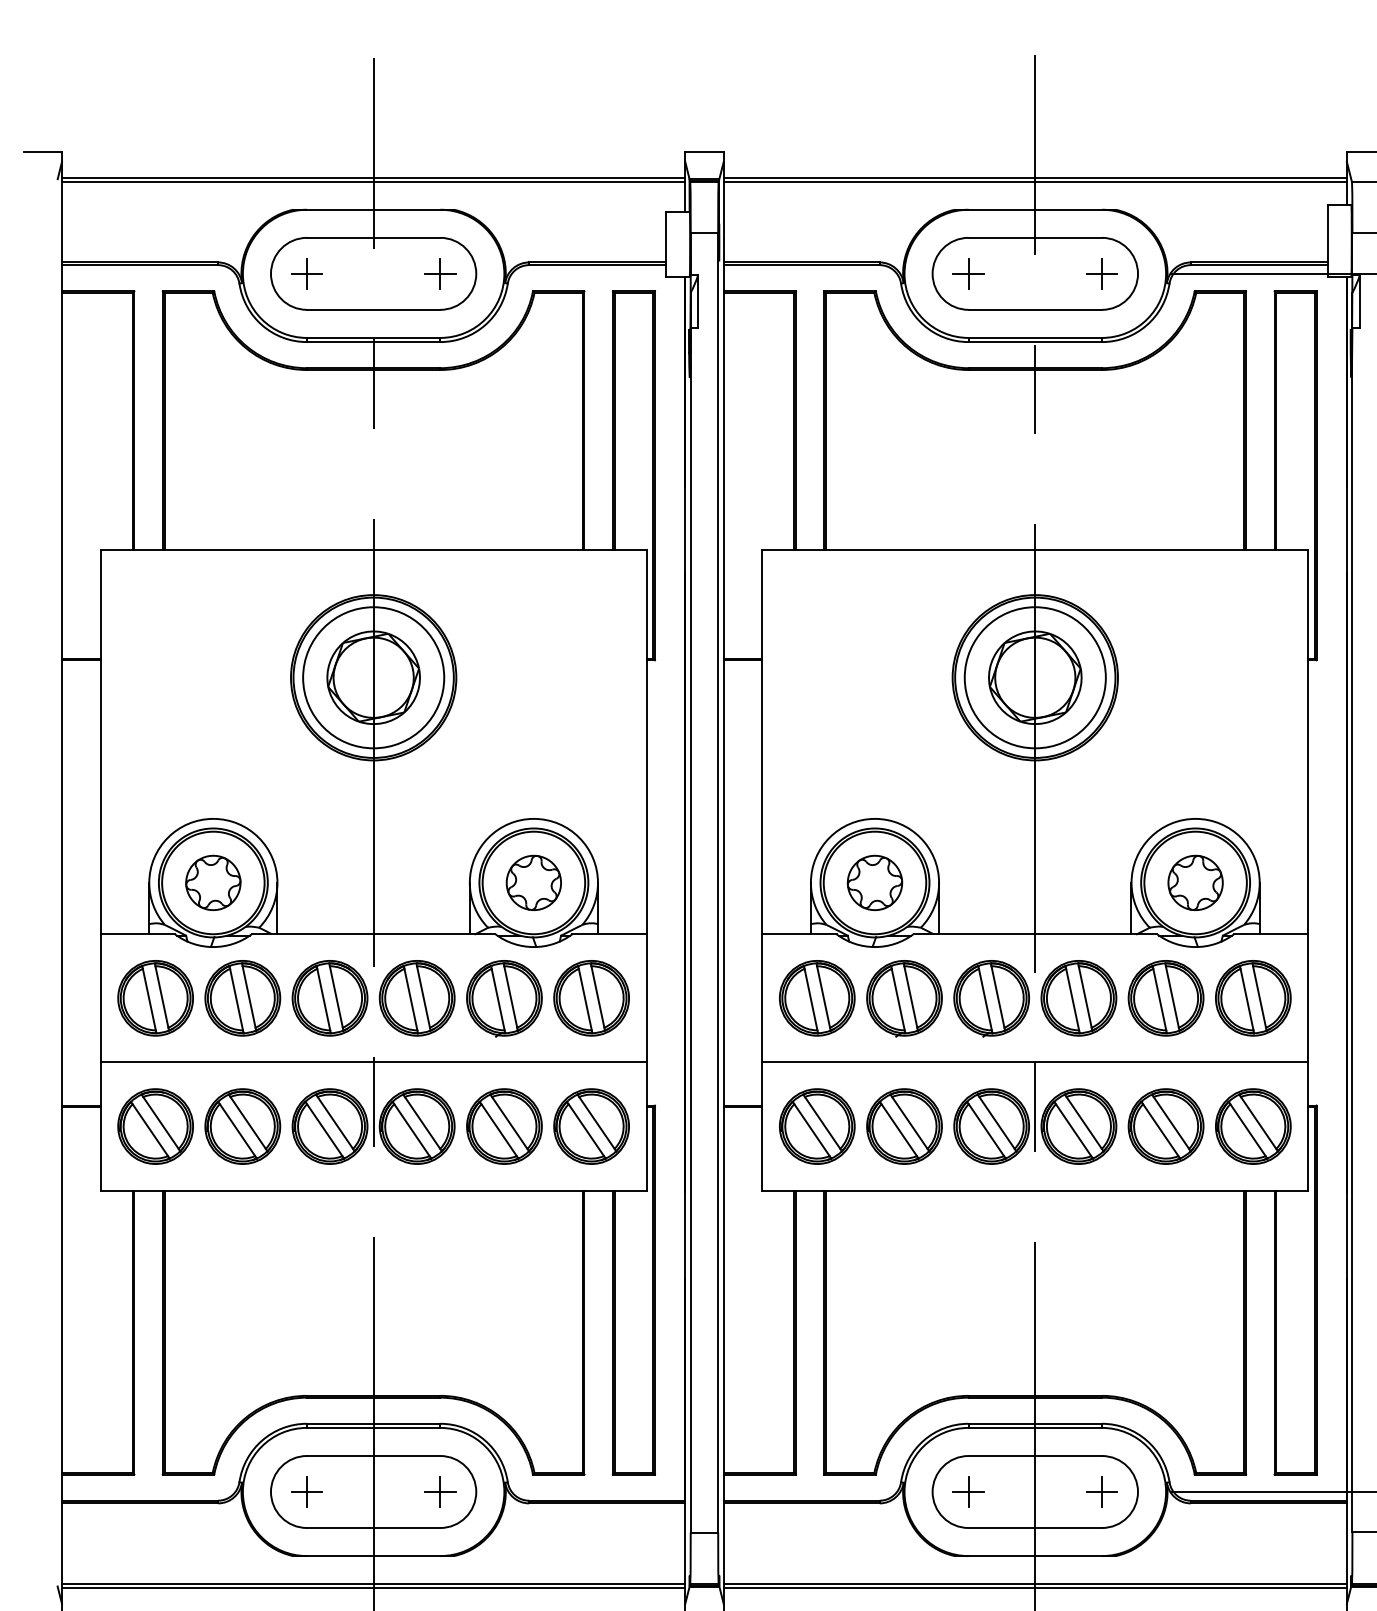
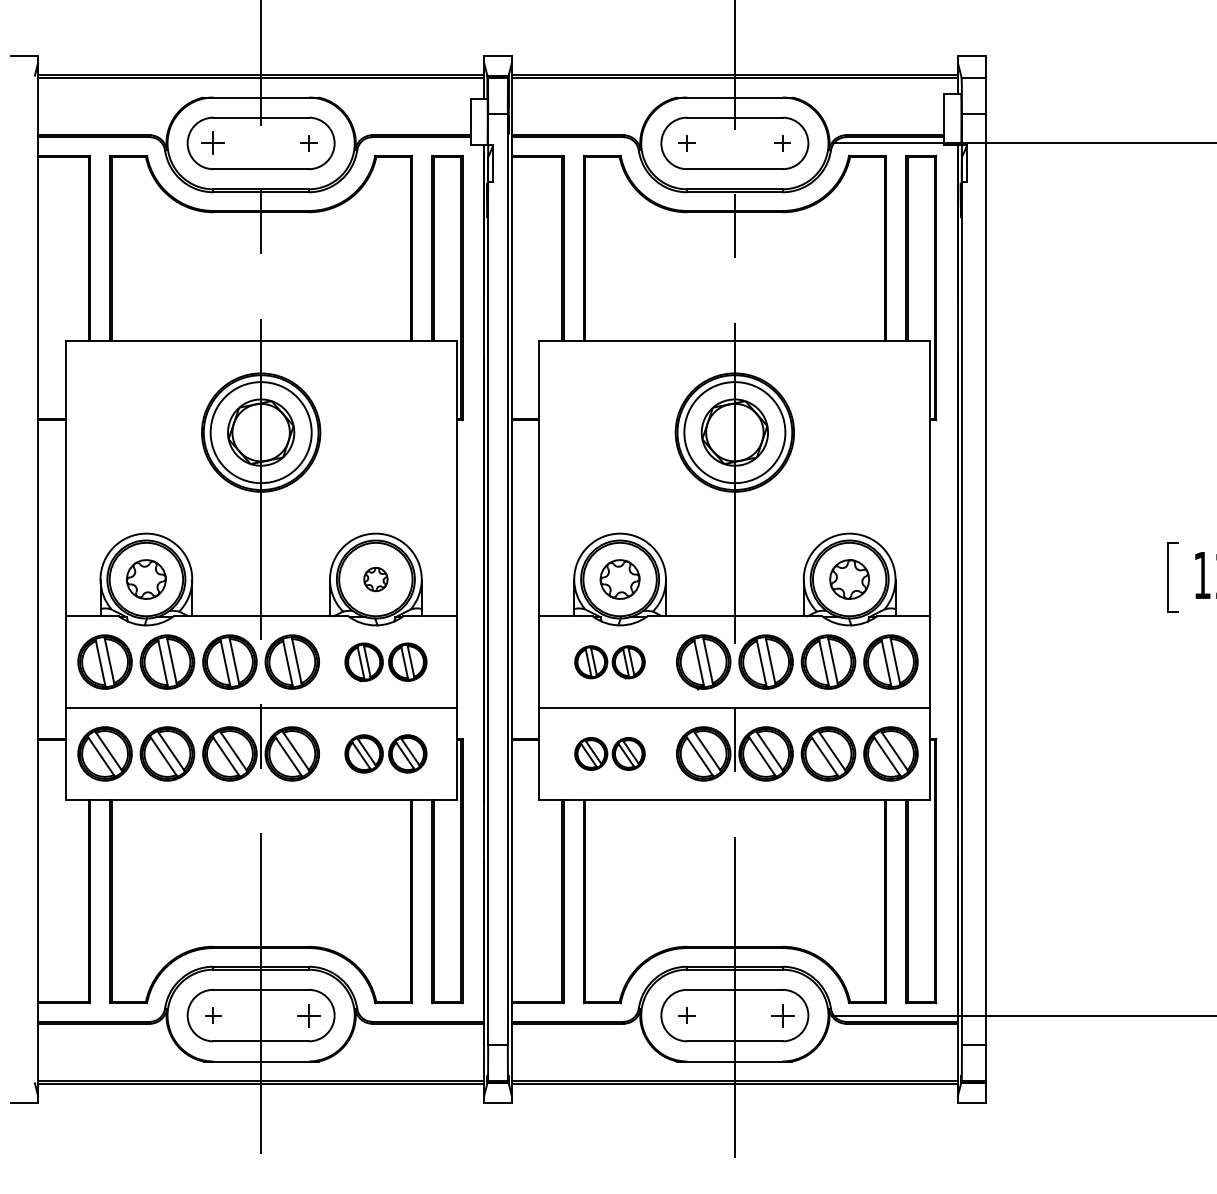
part: (439, 272) -> (308, 142), size x0.7
part: (967, 272) -> (686, 142), size x0.7
part: (1101, 272) -> (782, 142), size x0.7
part: (533, 882) -> (375, 579), size x0.6
part: (547, 998) -> (385, 662), size x0.7
part: (860, 998) -> (609, 662), size x0.6
part: (547, 1125) -> (385, 753), size x0.7
part: (860, 1125) -> (609, 753), size x0.6
part: (305, 1491) -> (212, 1015), size x0.7
part: (967, 1491) -> (686, 1015), size x0.7

